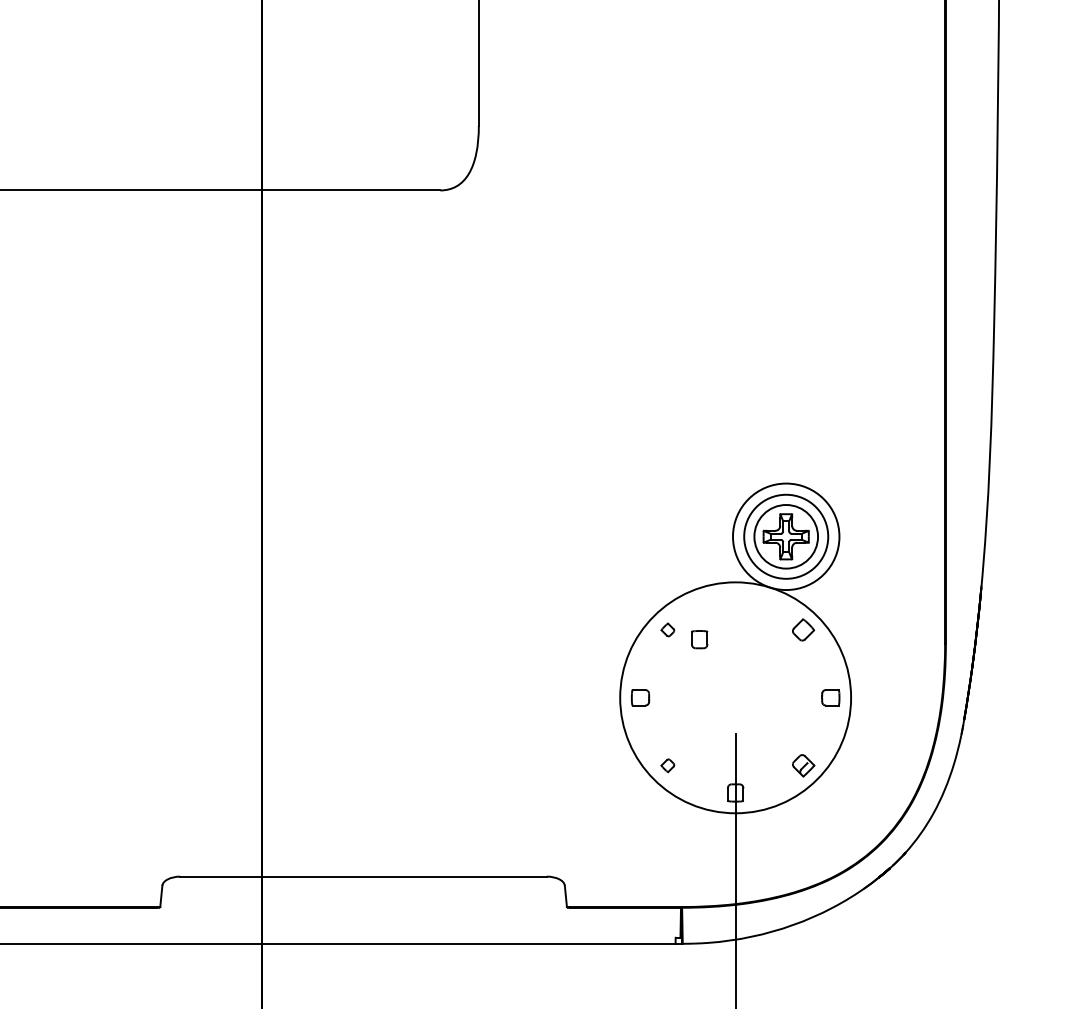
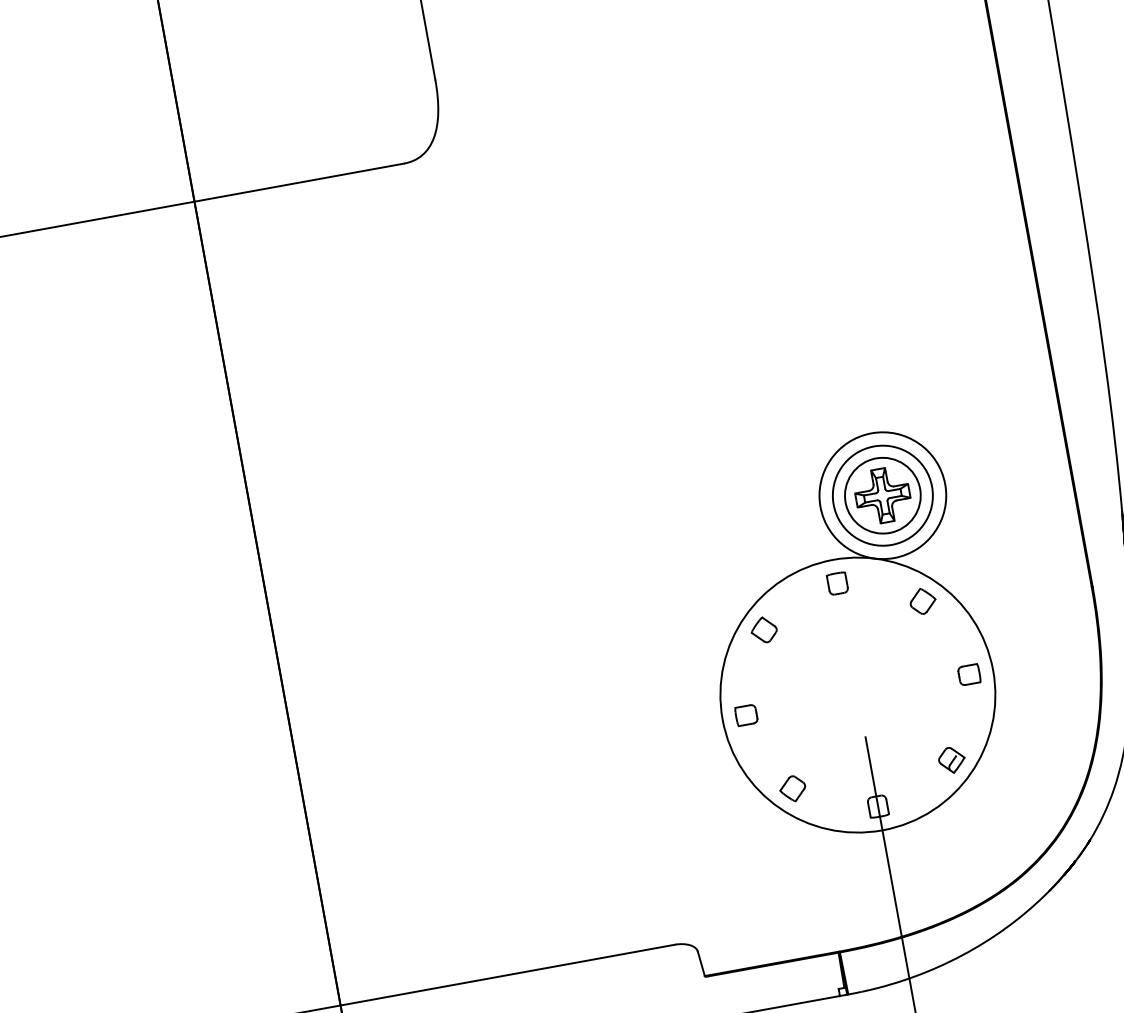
part: (667, 629) -> (763, 629), size x1.67
part: (699, 639) -> (837, 583), moved
part: (667, 765) -> (792, 788), size x1.67

